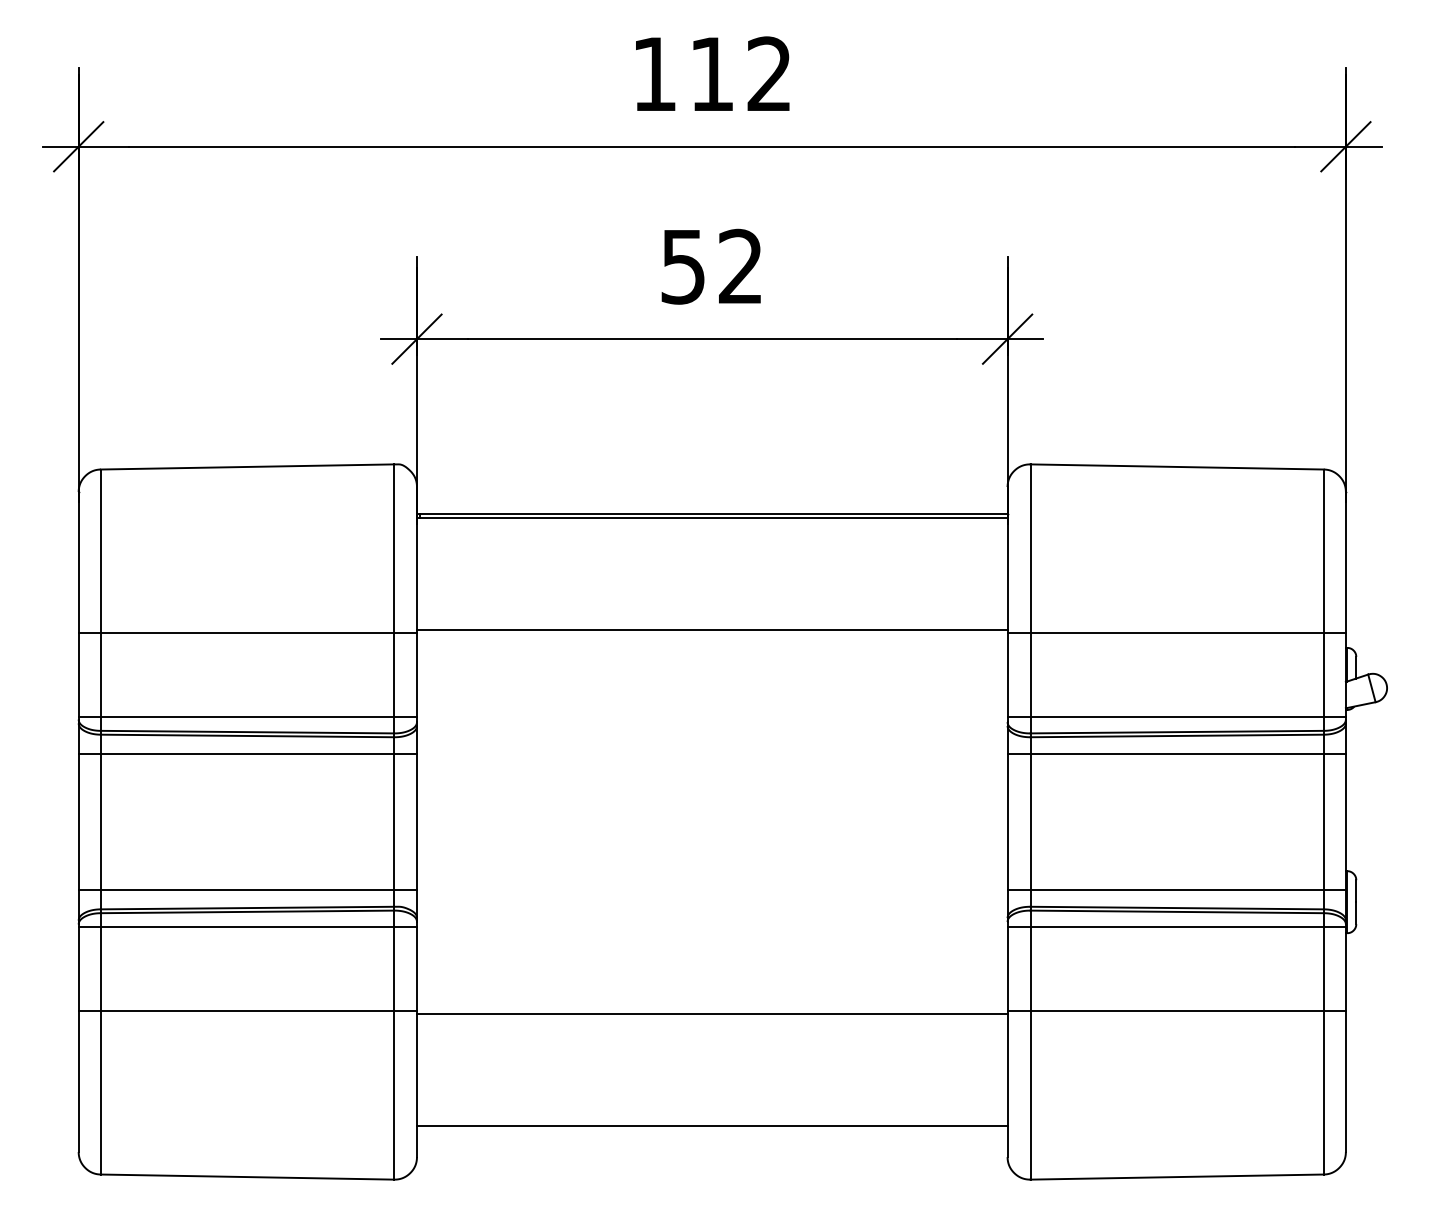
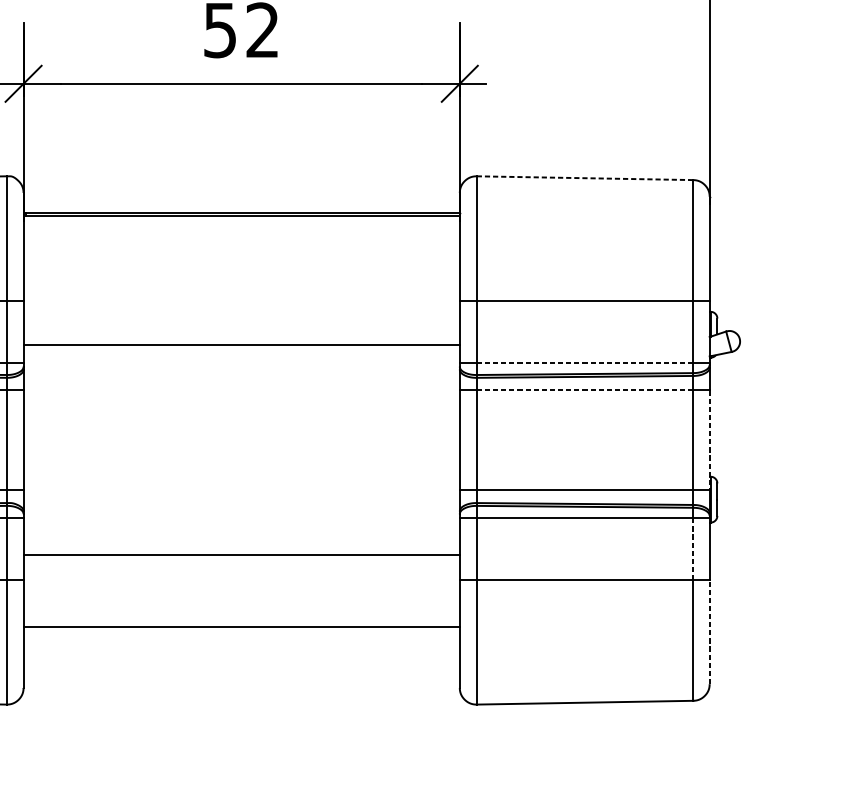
line: (1177, 466) -> (585, 177), solid -> dashed
line: (711, 630) -> (241, 344), moved
line: (1177, 716) -> (585, 362), solid -> dashed
line: (1177, 754) -> (585, 390), solid -> dashed
line: (1345, 822) -> (709, 440), solid -> dashed
line: (1323, 969) -> (693, 549), solid -> dashed
line: (711, 1013) -> (241, 554), moved
line: (1345, 1081) -> (709, 632), solid -> dashed
line: (711, 1126) -> (241, 626), moved

